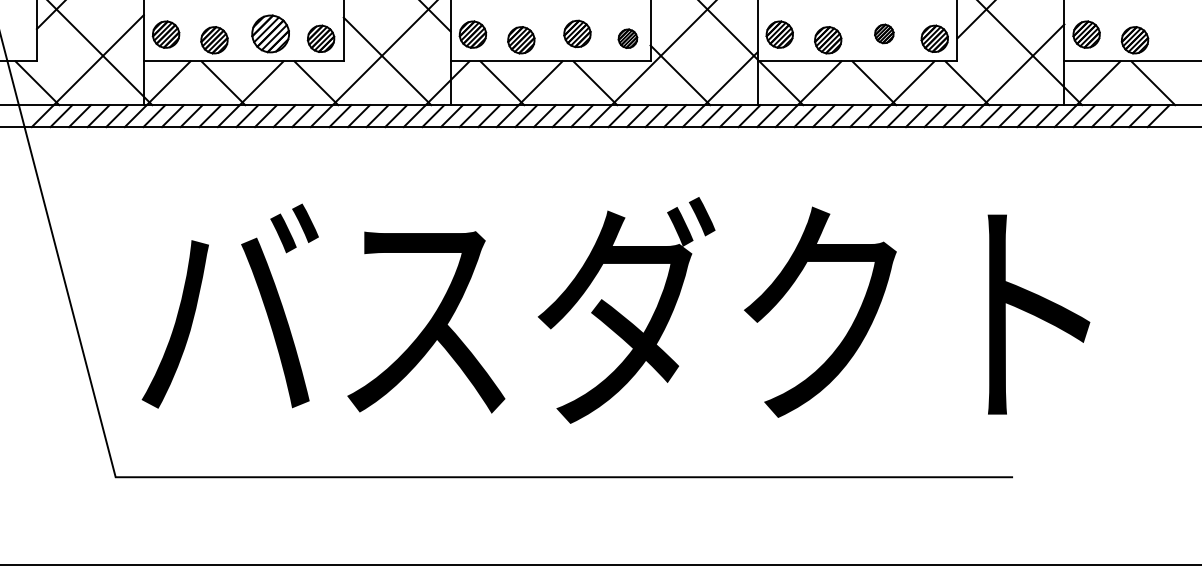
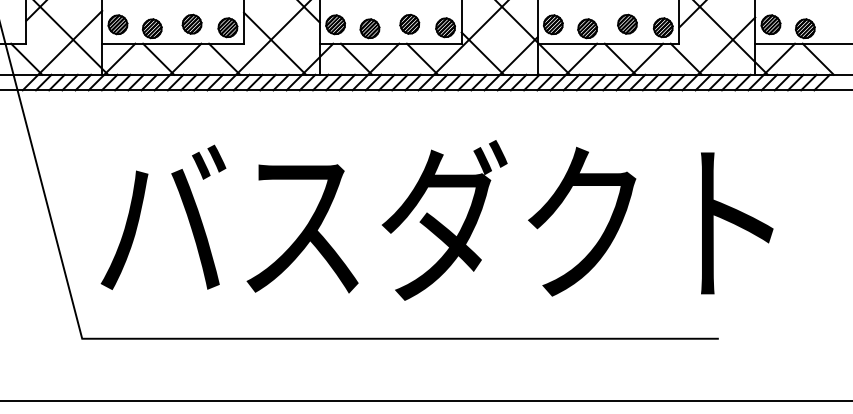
part: (270, 33) -> (192, 23), size x0.71
part: (884, 33) -> (627, 23), size x1.43
part: (627, 38) -> (445, 27), size x1.43

